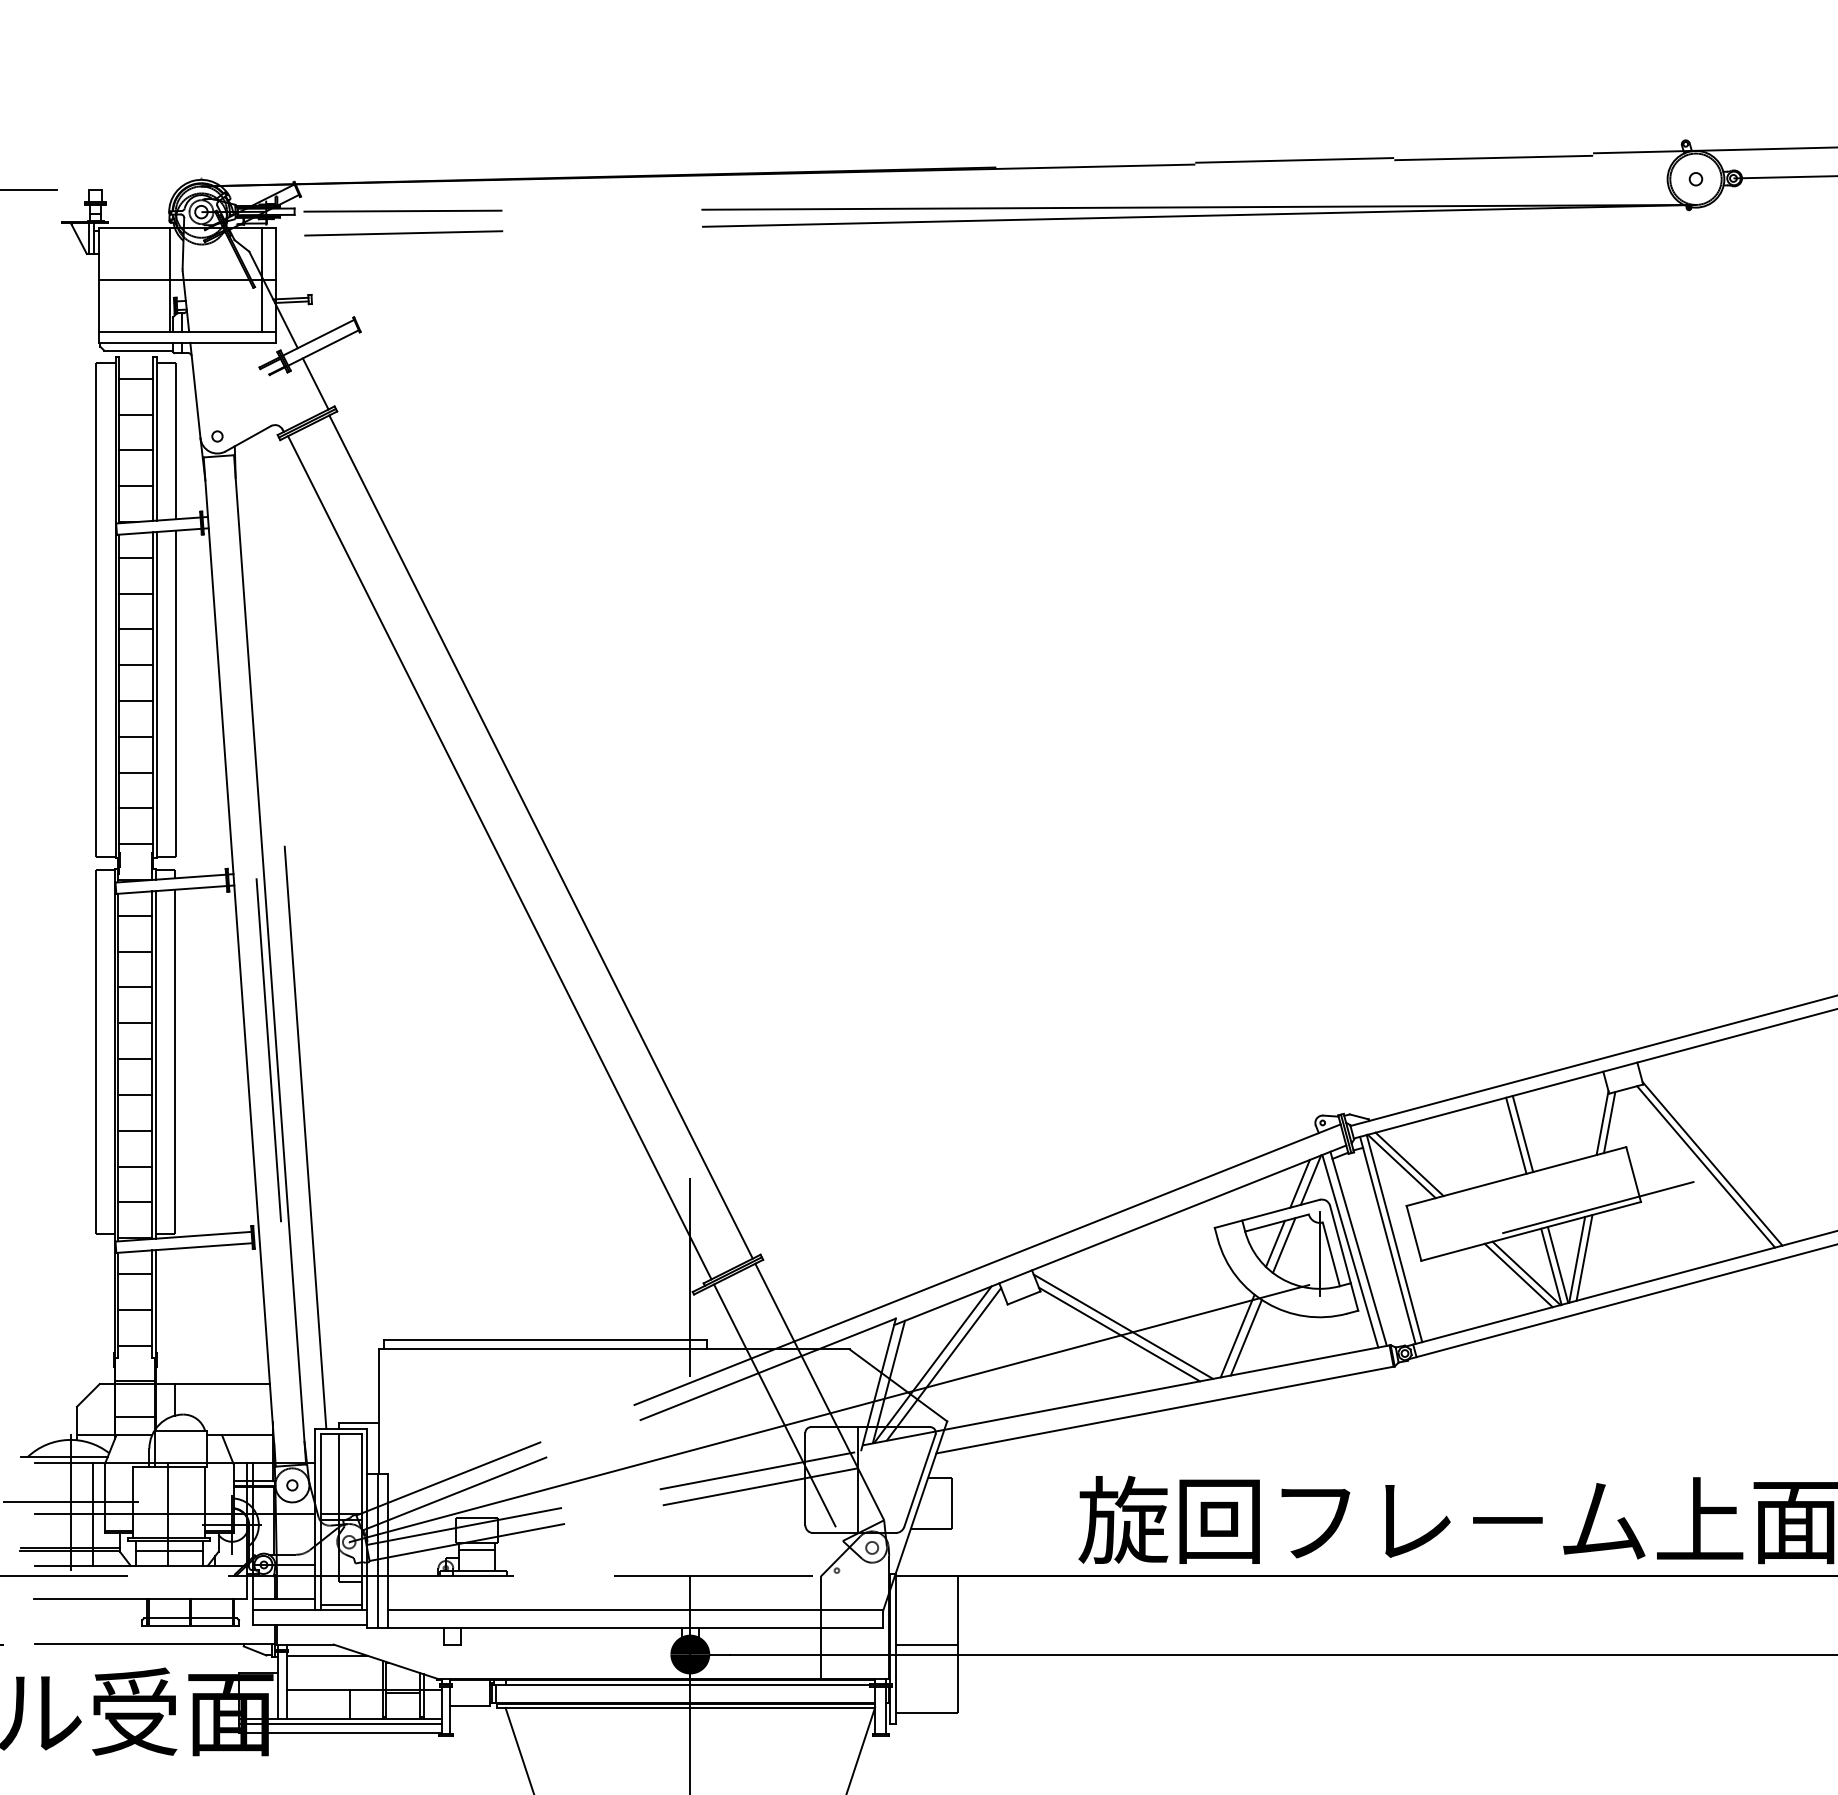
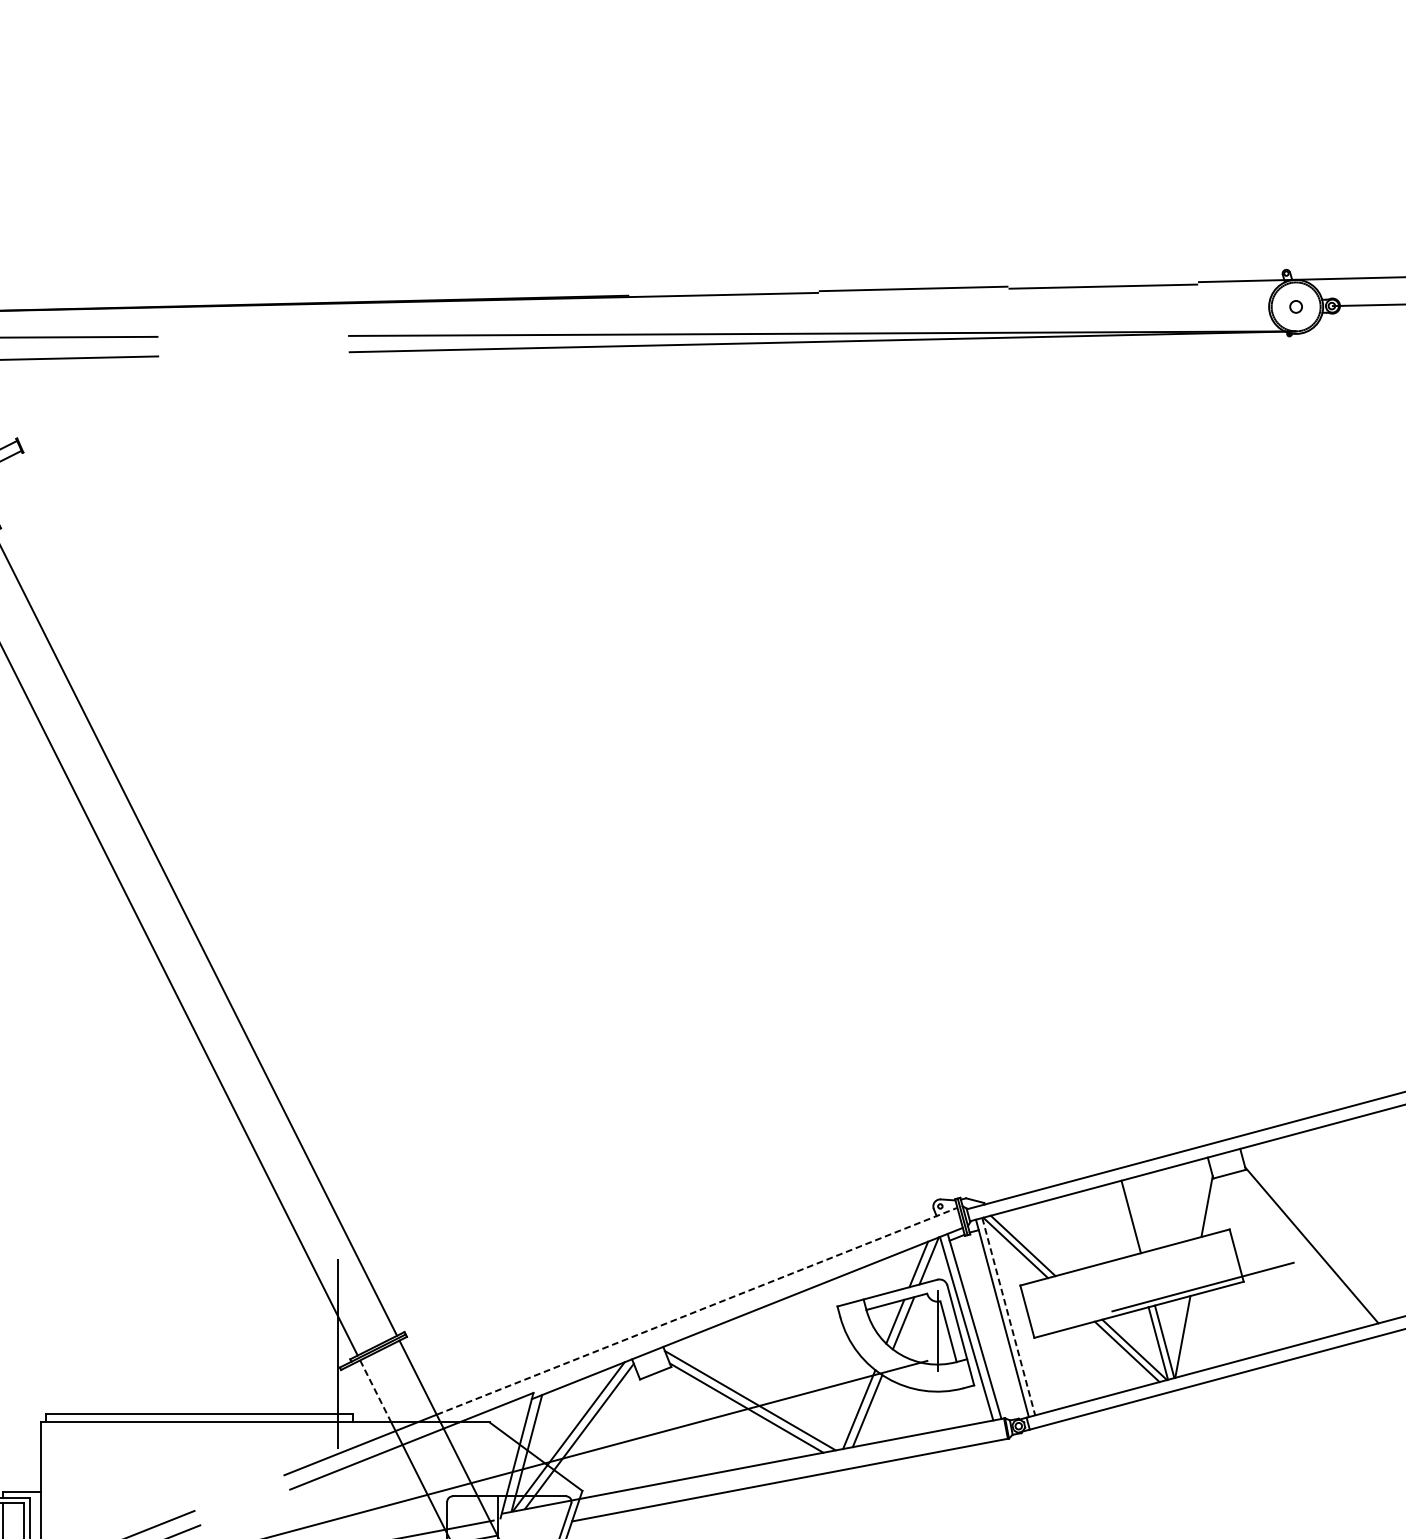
line: (1609, 1122) -> (1213, 1205), removed
line: (1516, 1135) -> (1125, 1218), removed
line: (1706, 1166) -> (1306, 1247), removed
line: (1067, 1232) -> (697, 1310), solid -> dashed
line: (1394, 1239) -> (1008, 1317), solid -> dashed
line: (1584, 1257) -> (1189, 1334), removed
line: (730, 1317) -> (375, 1391), solid -> dashed

